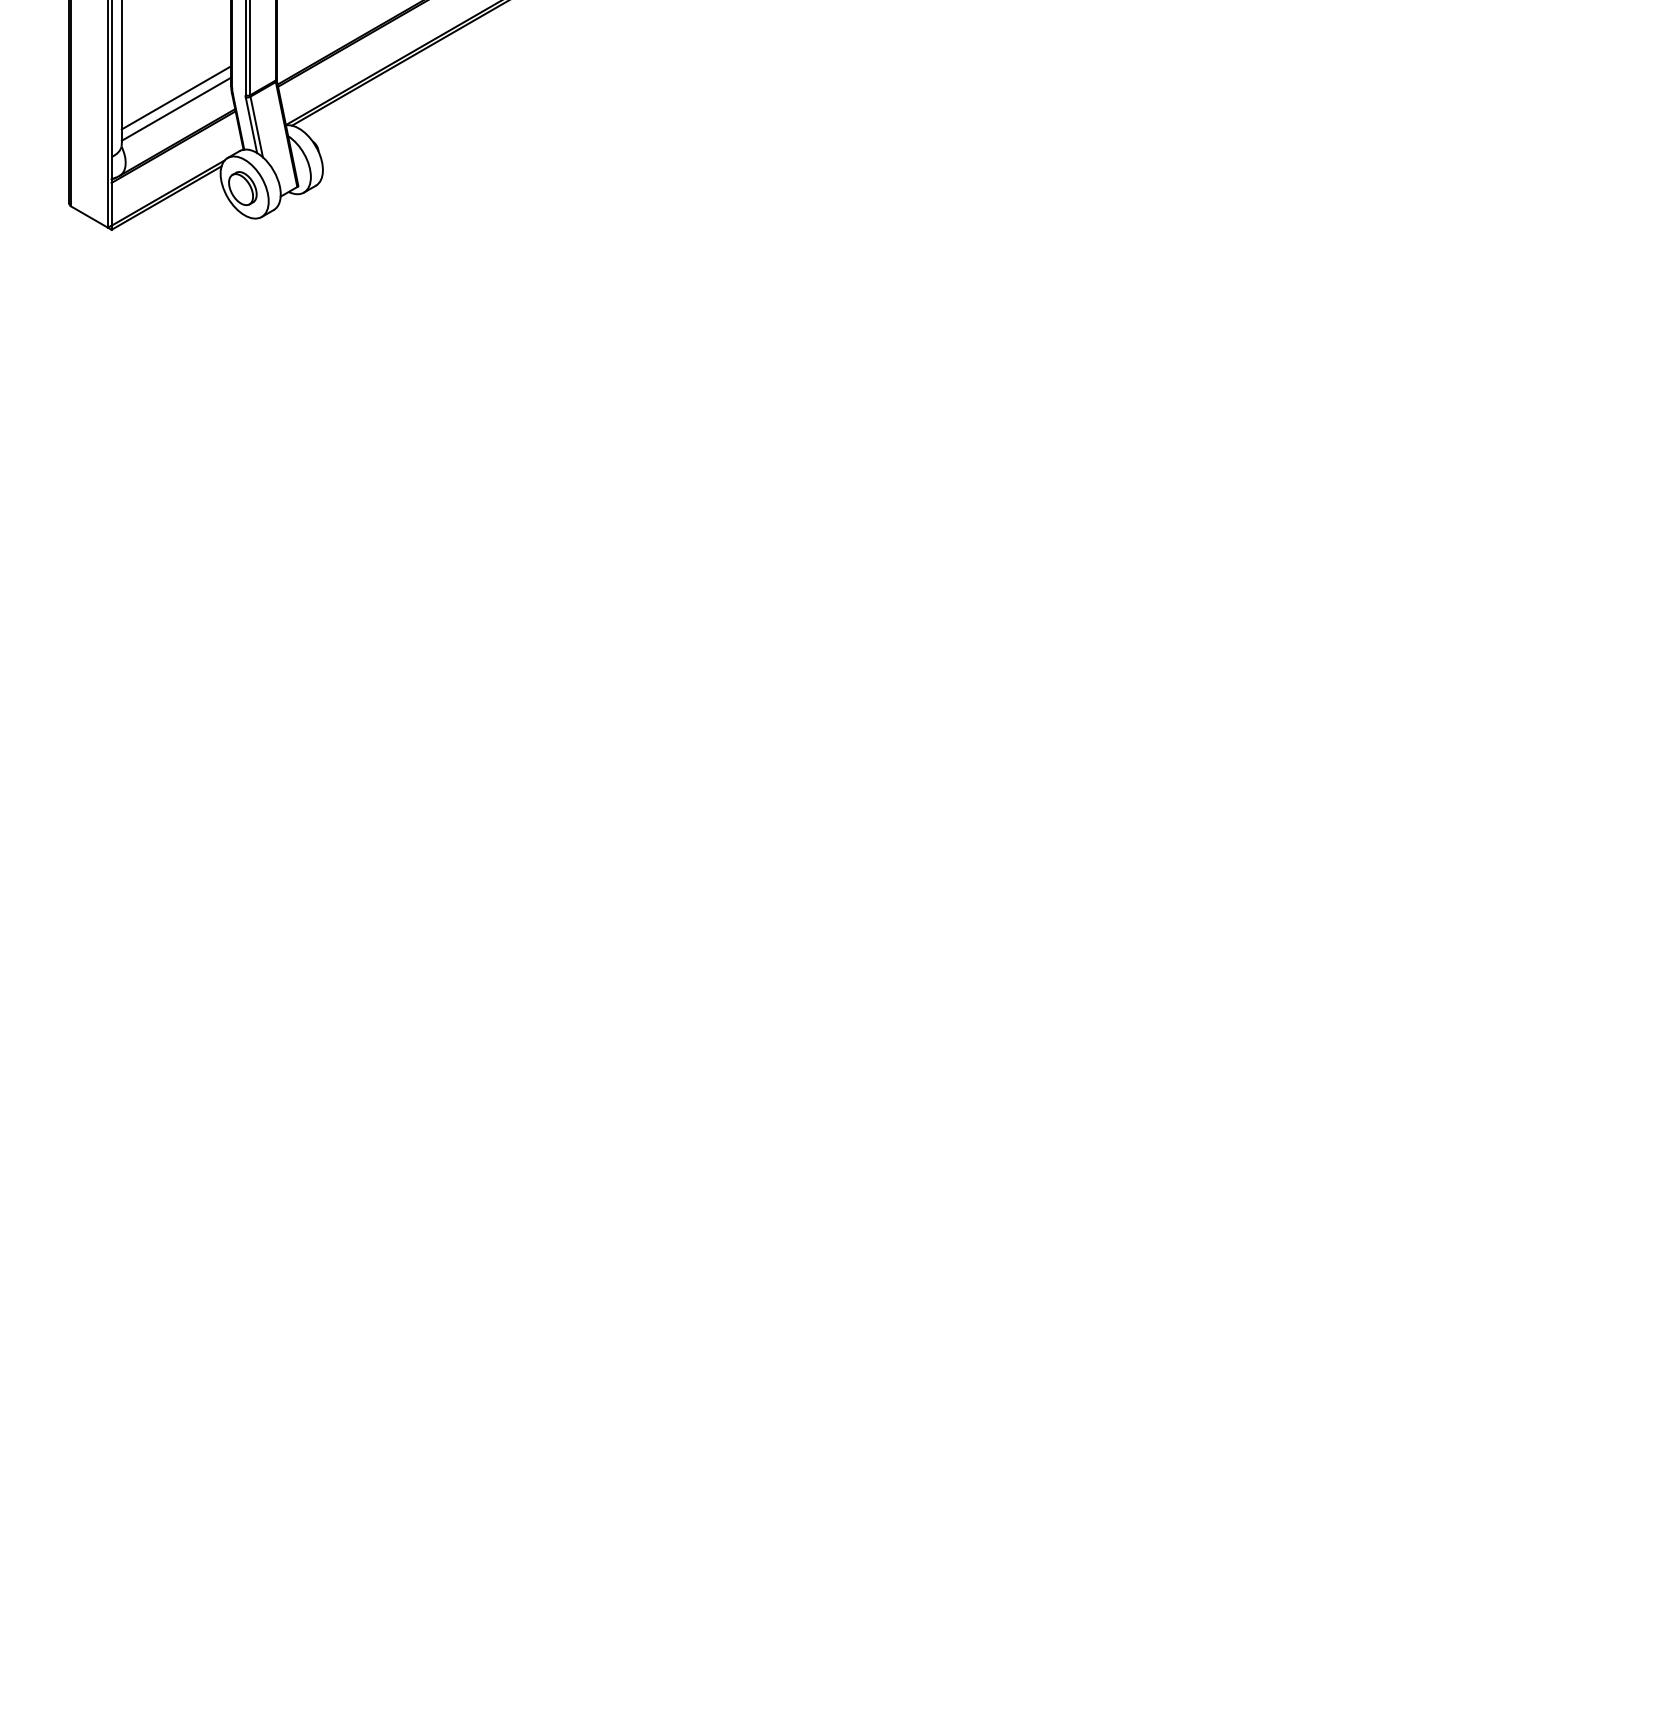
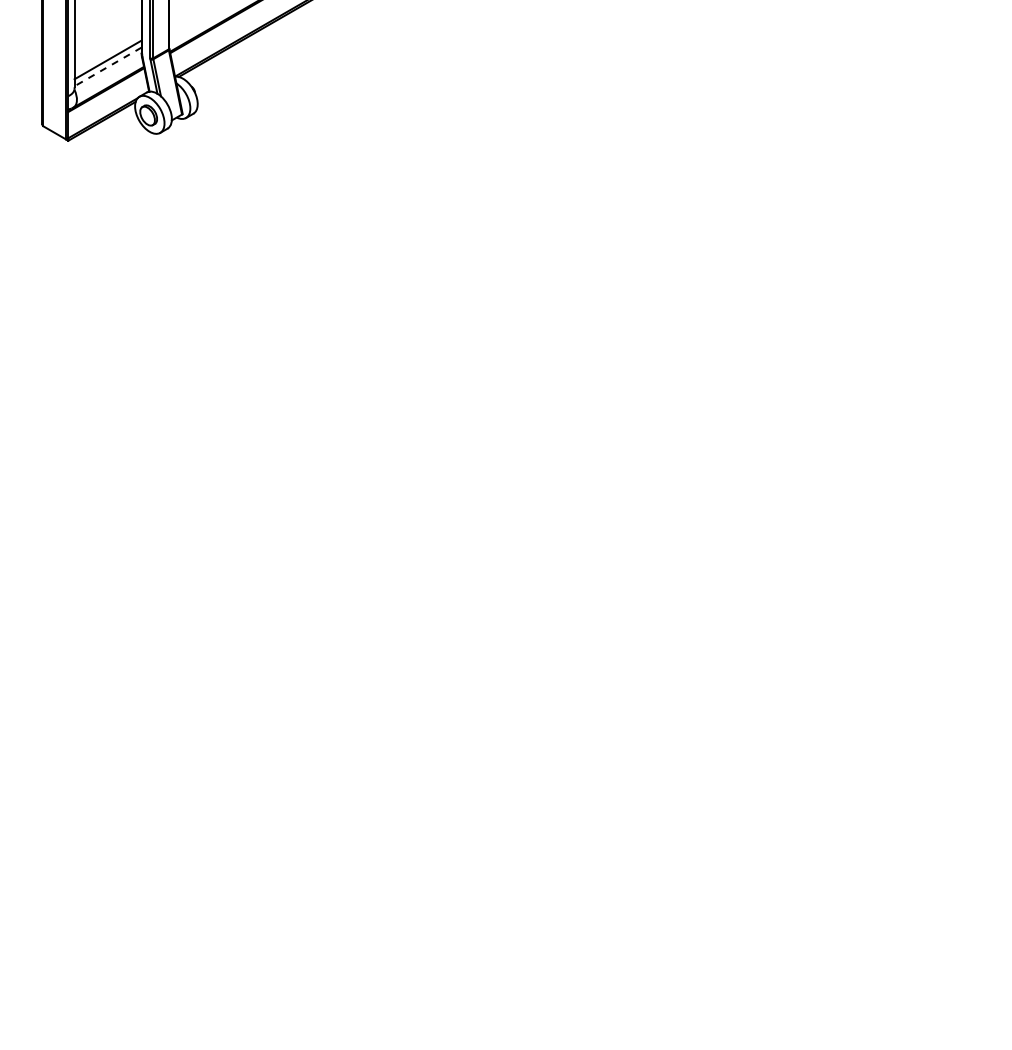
line: (177, 108) -> (108, 66), solid -> dashed

